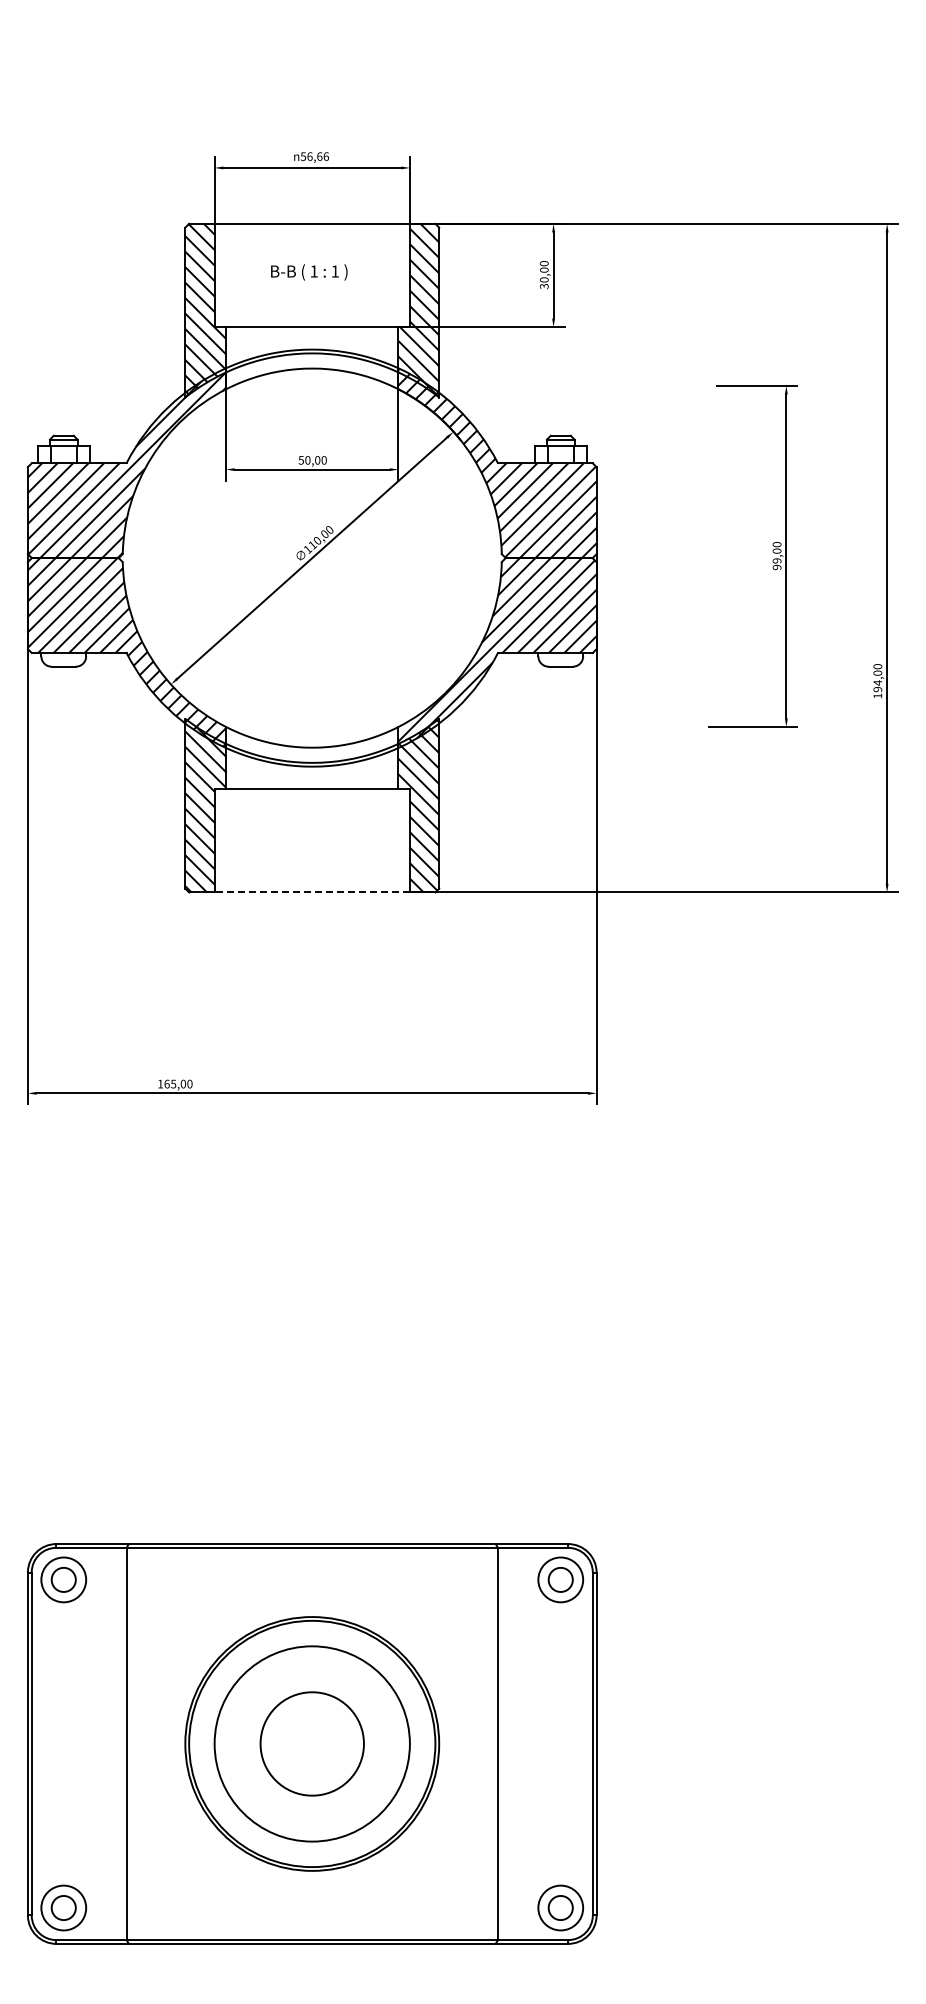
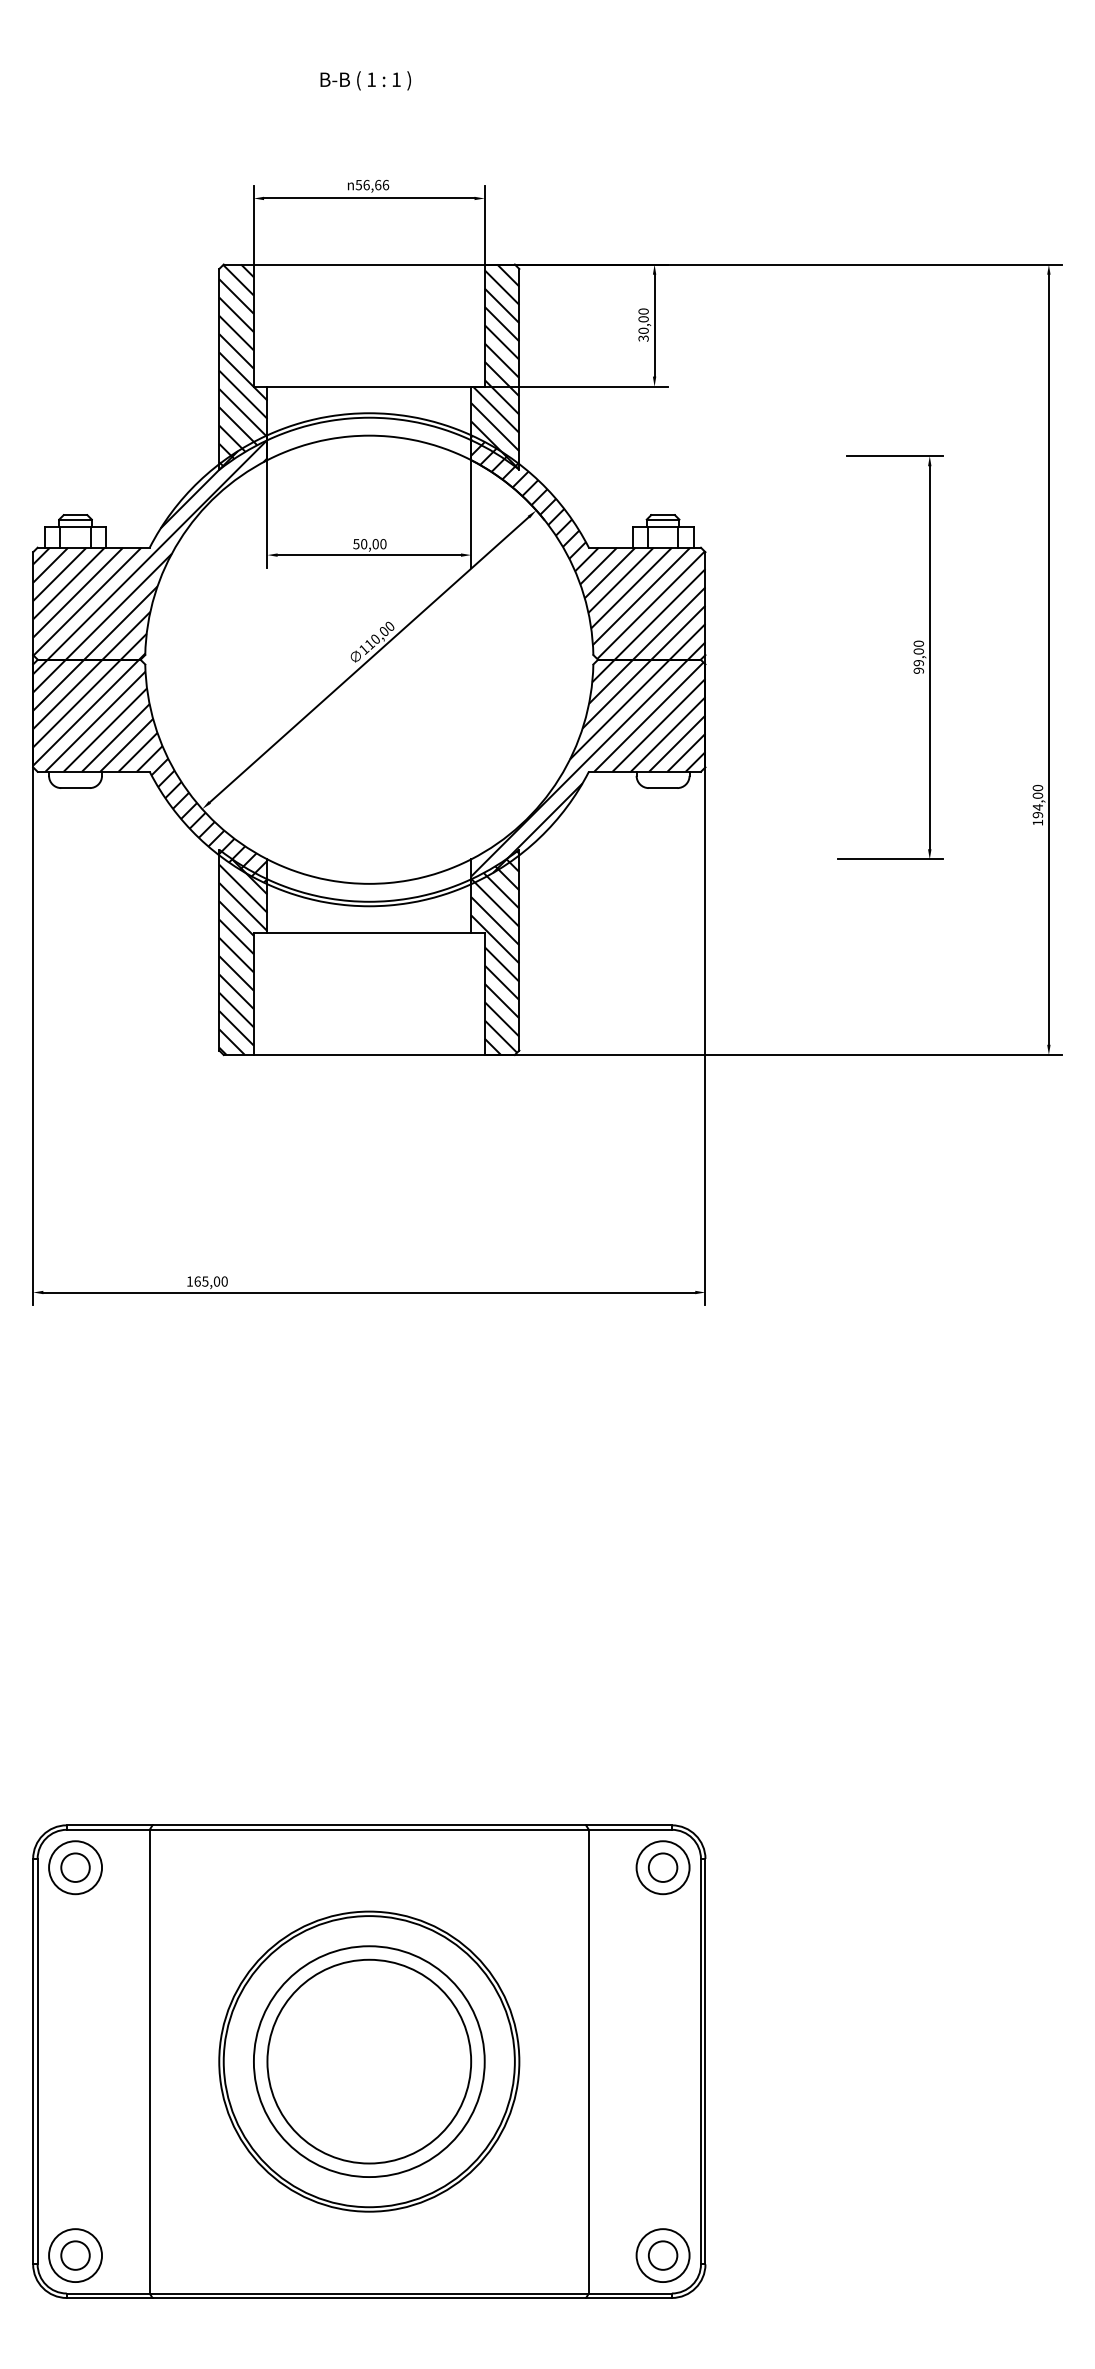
text: (309, 272) -> (366, 80), moved
line: (312, 892) -> (369, 1055), dashed -> solid
circle: (312, 1743) -> (369, 2061), size x1.67

